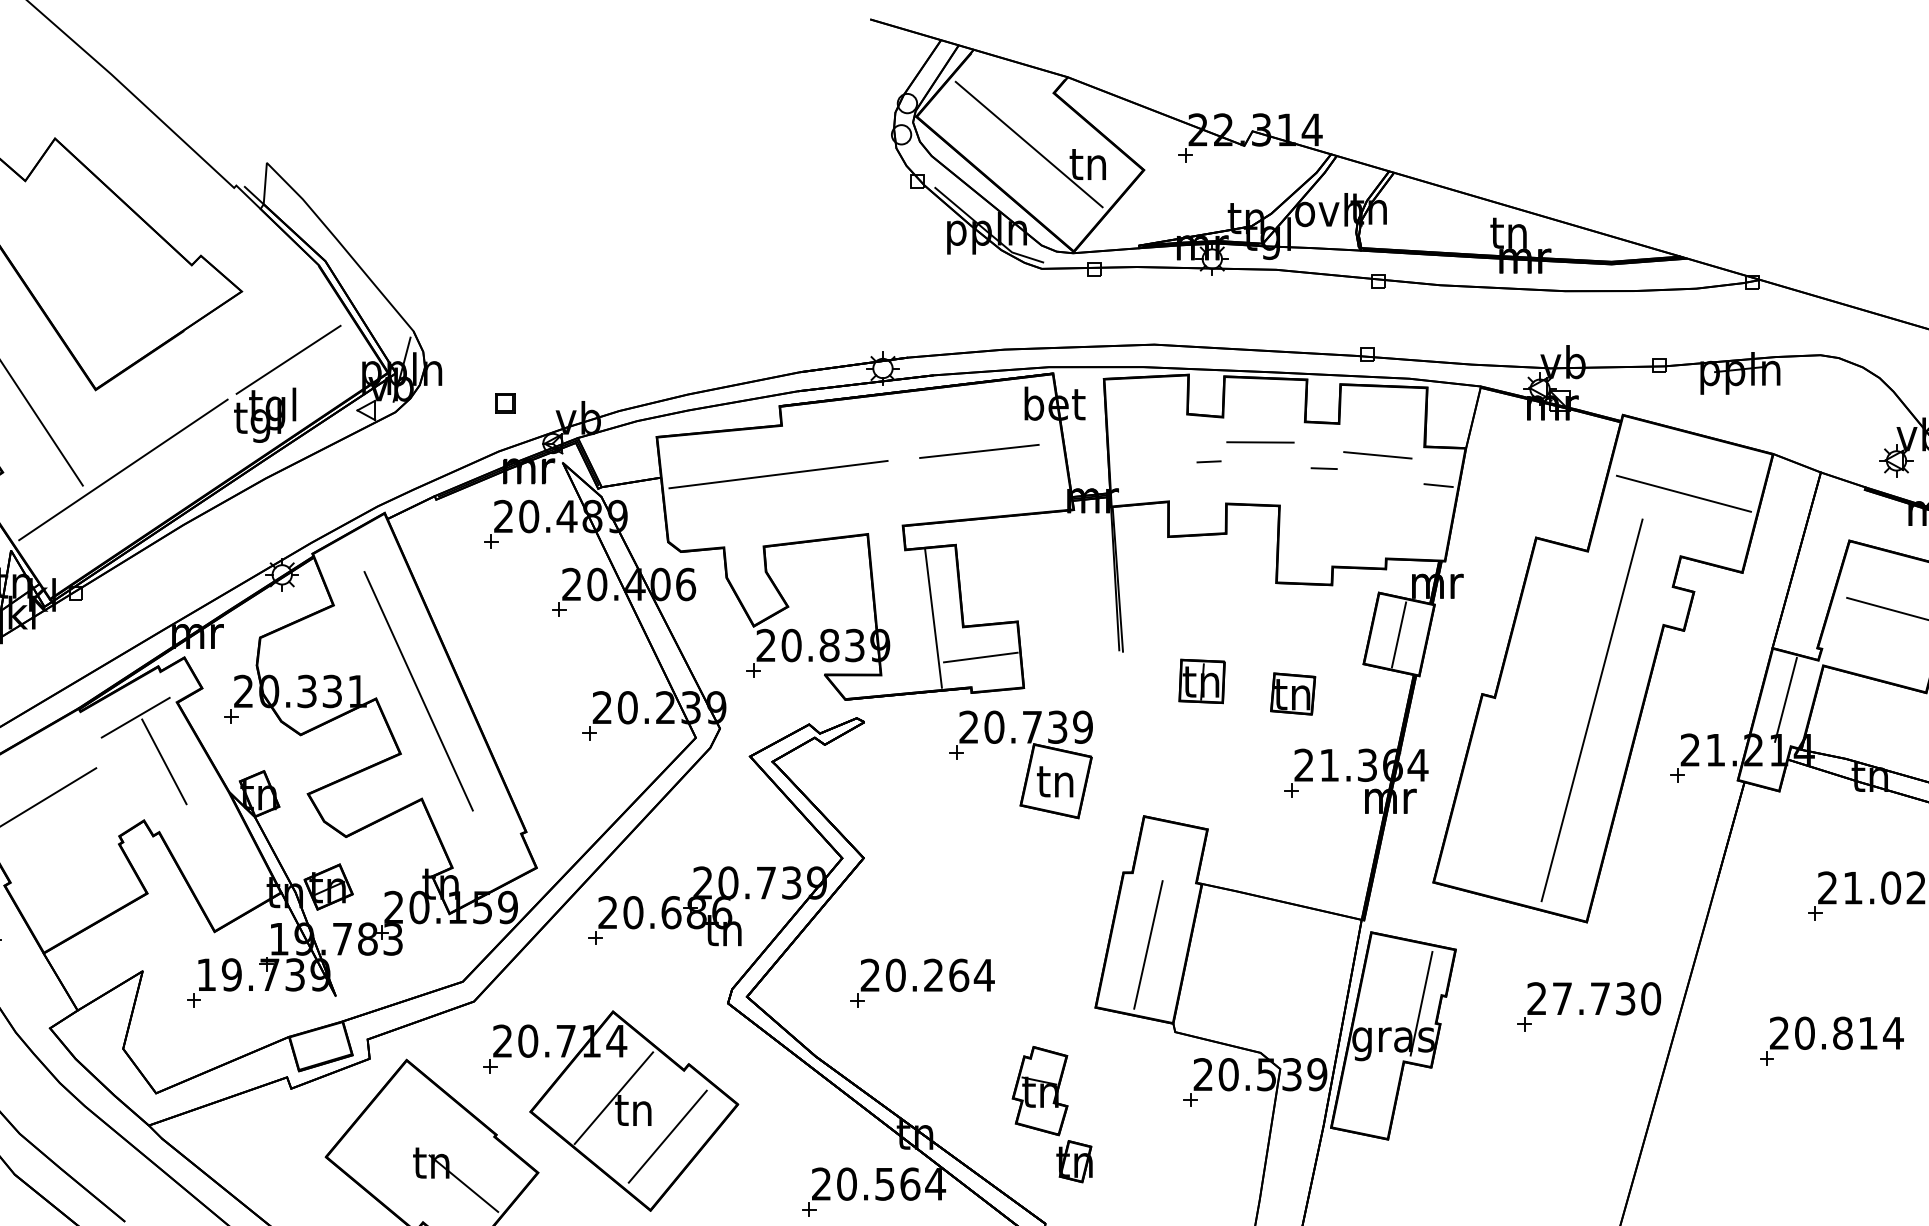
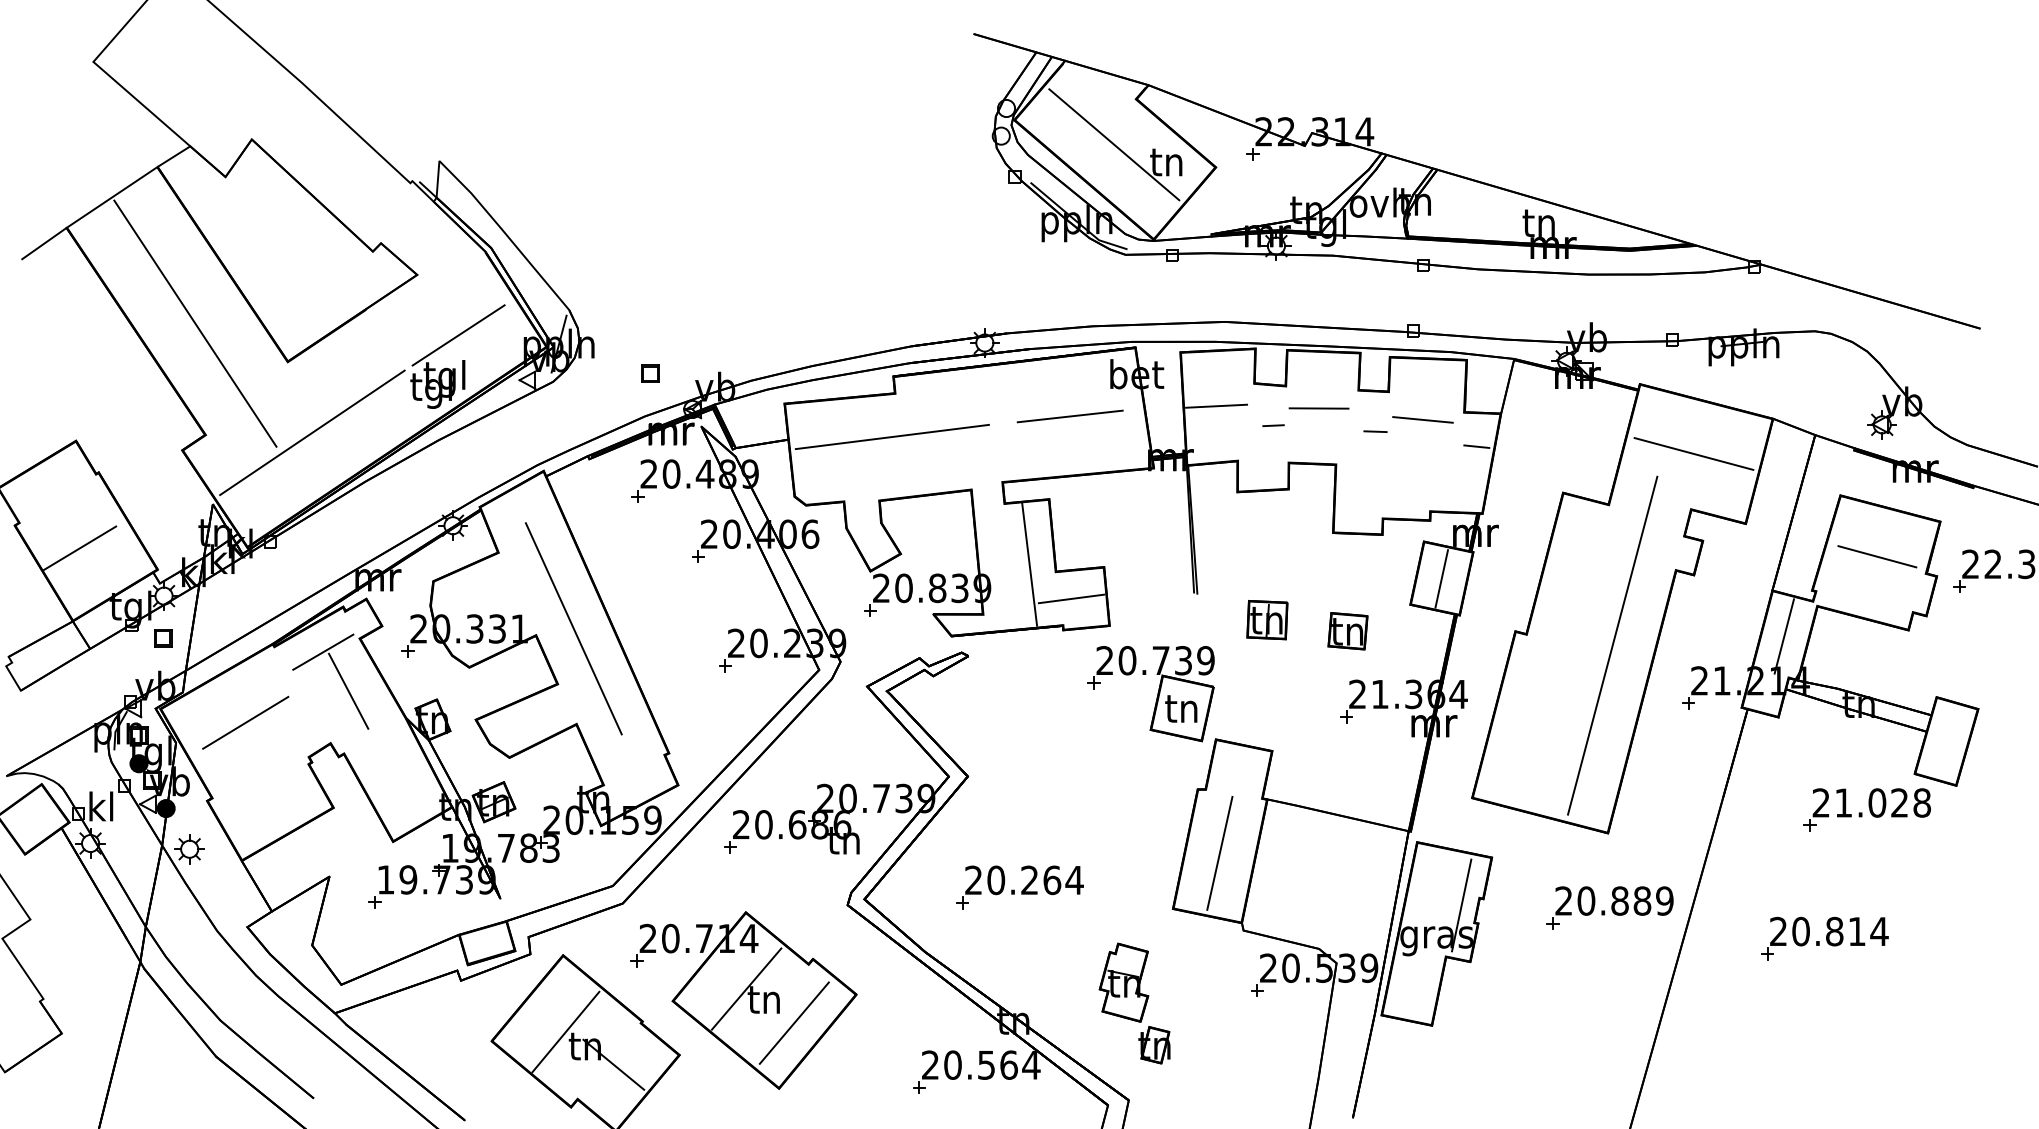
line: (1144, 439) -> (1216, 405), added
part: (1027, 768) -> (1156, 697), moved
text: (1606, 998) -> (1625, 900), 27.730 -> 20.889
line: (409, 1146) -> (565, 1031), added

